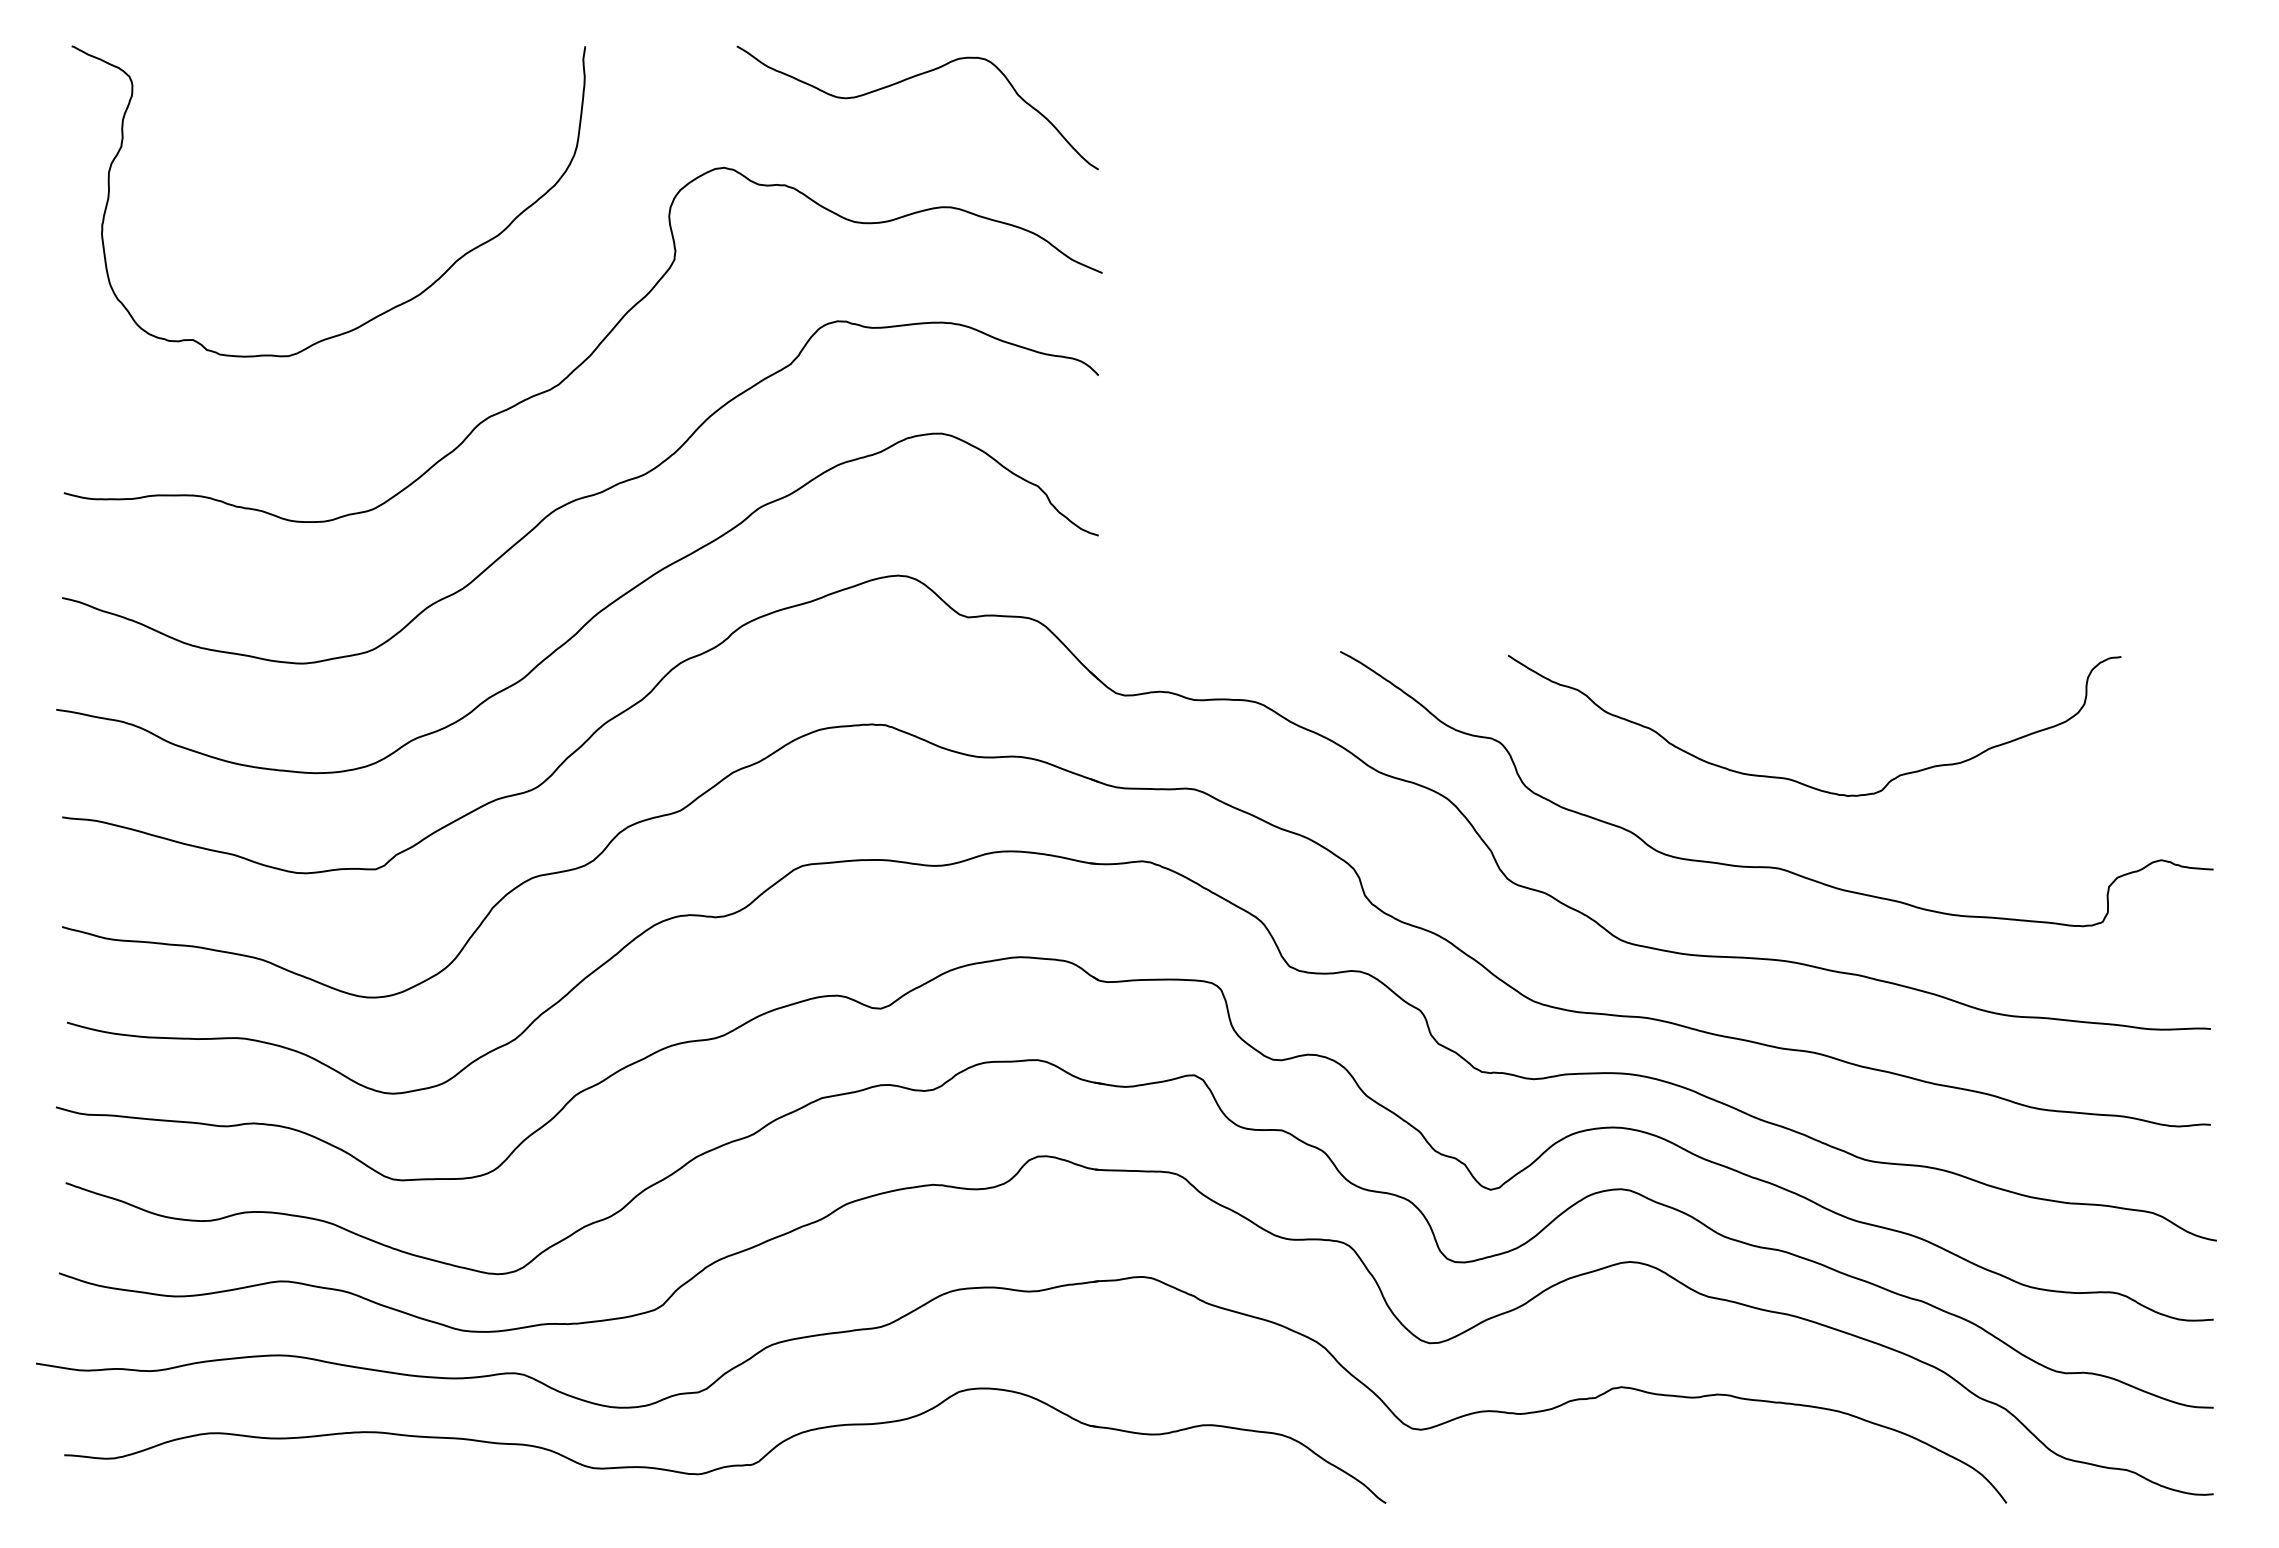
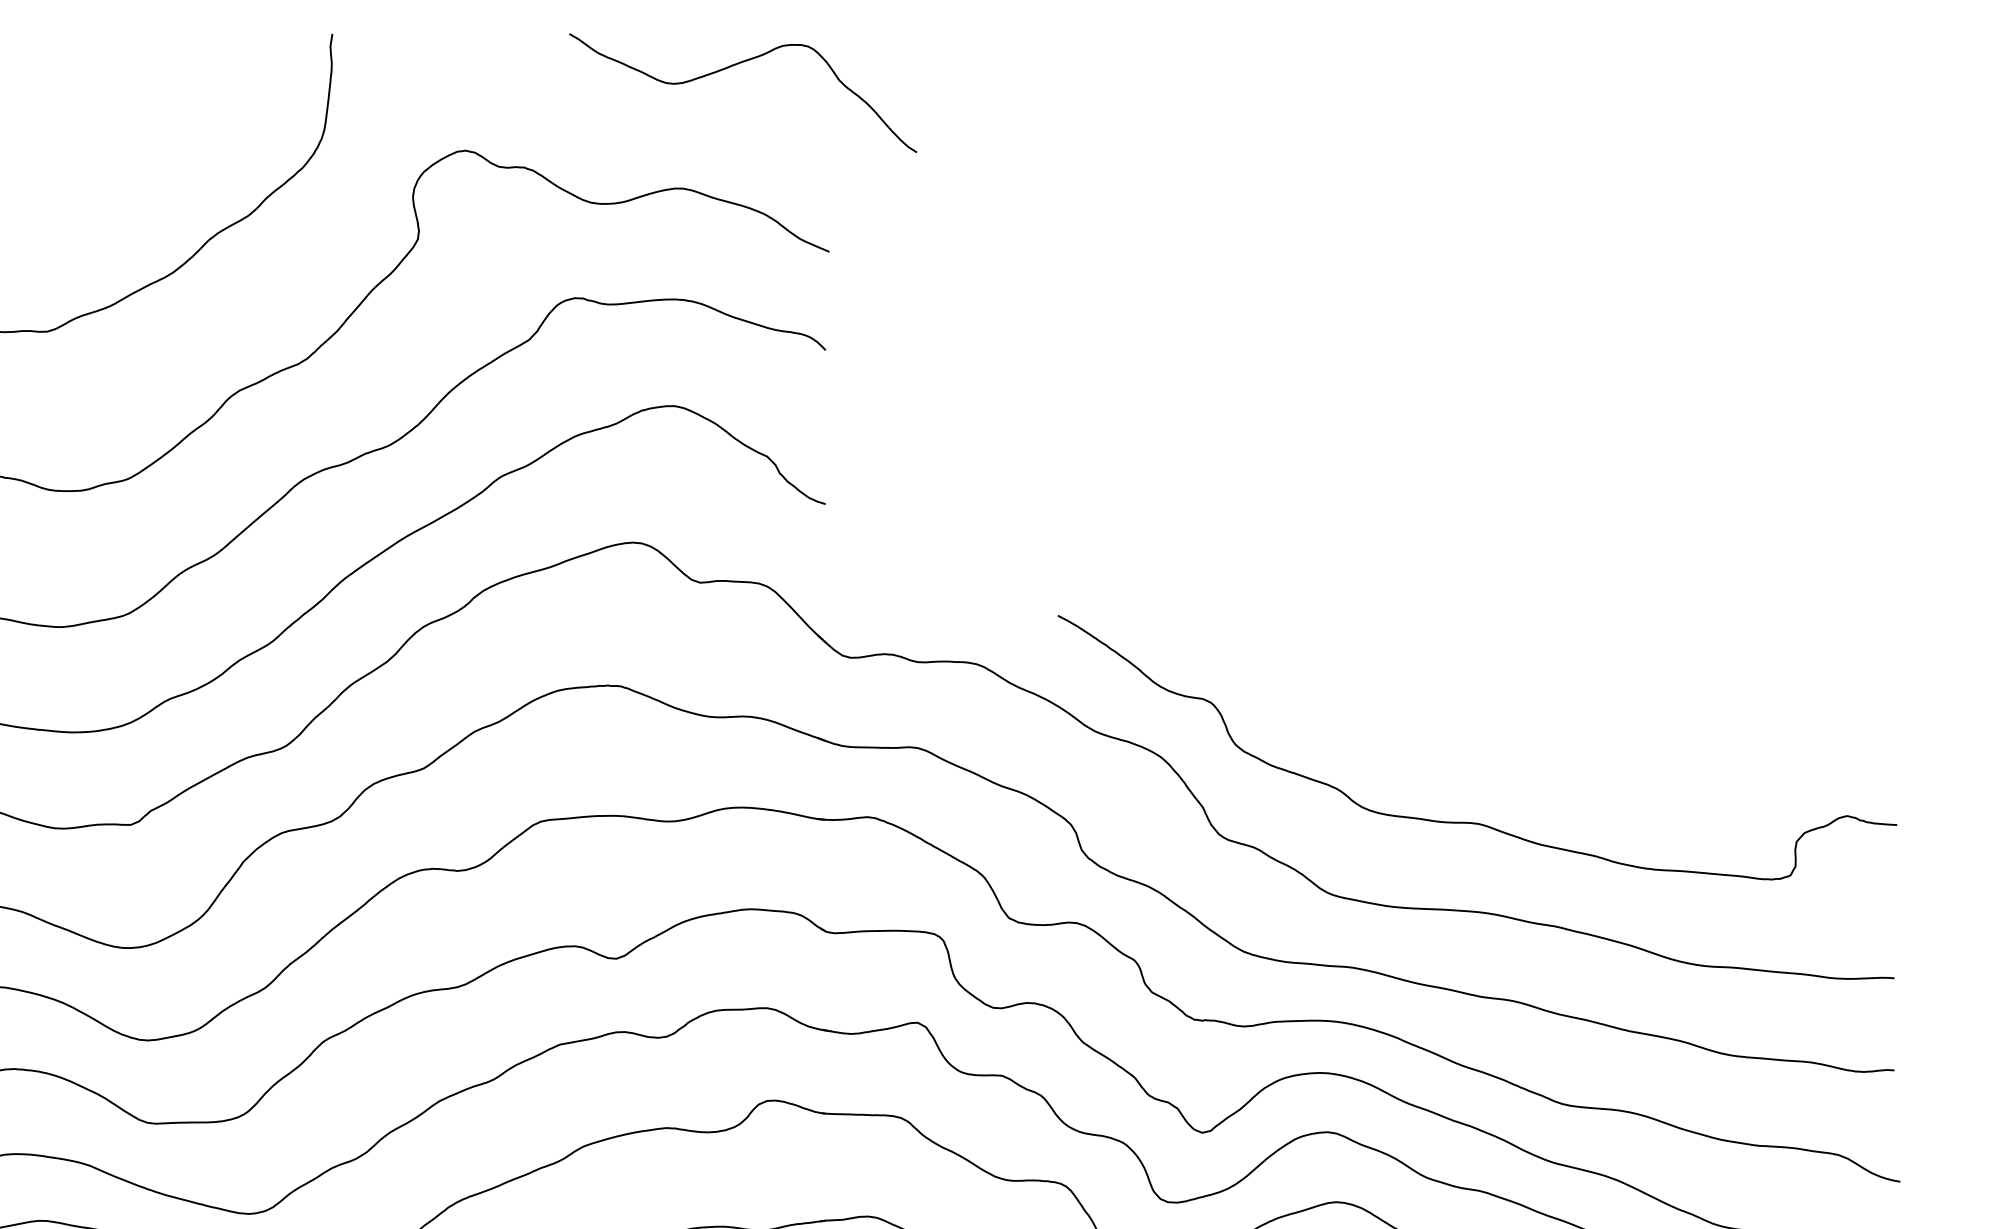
curve: (904, 81) -> (730, 67), moved
curve: (1796, 780) -> (1496, 739), removed

